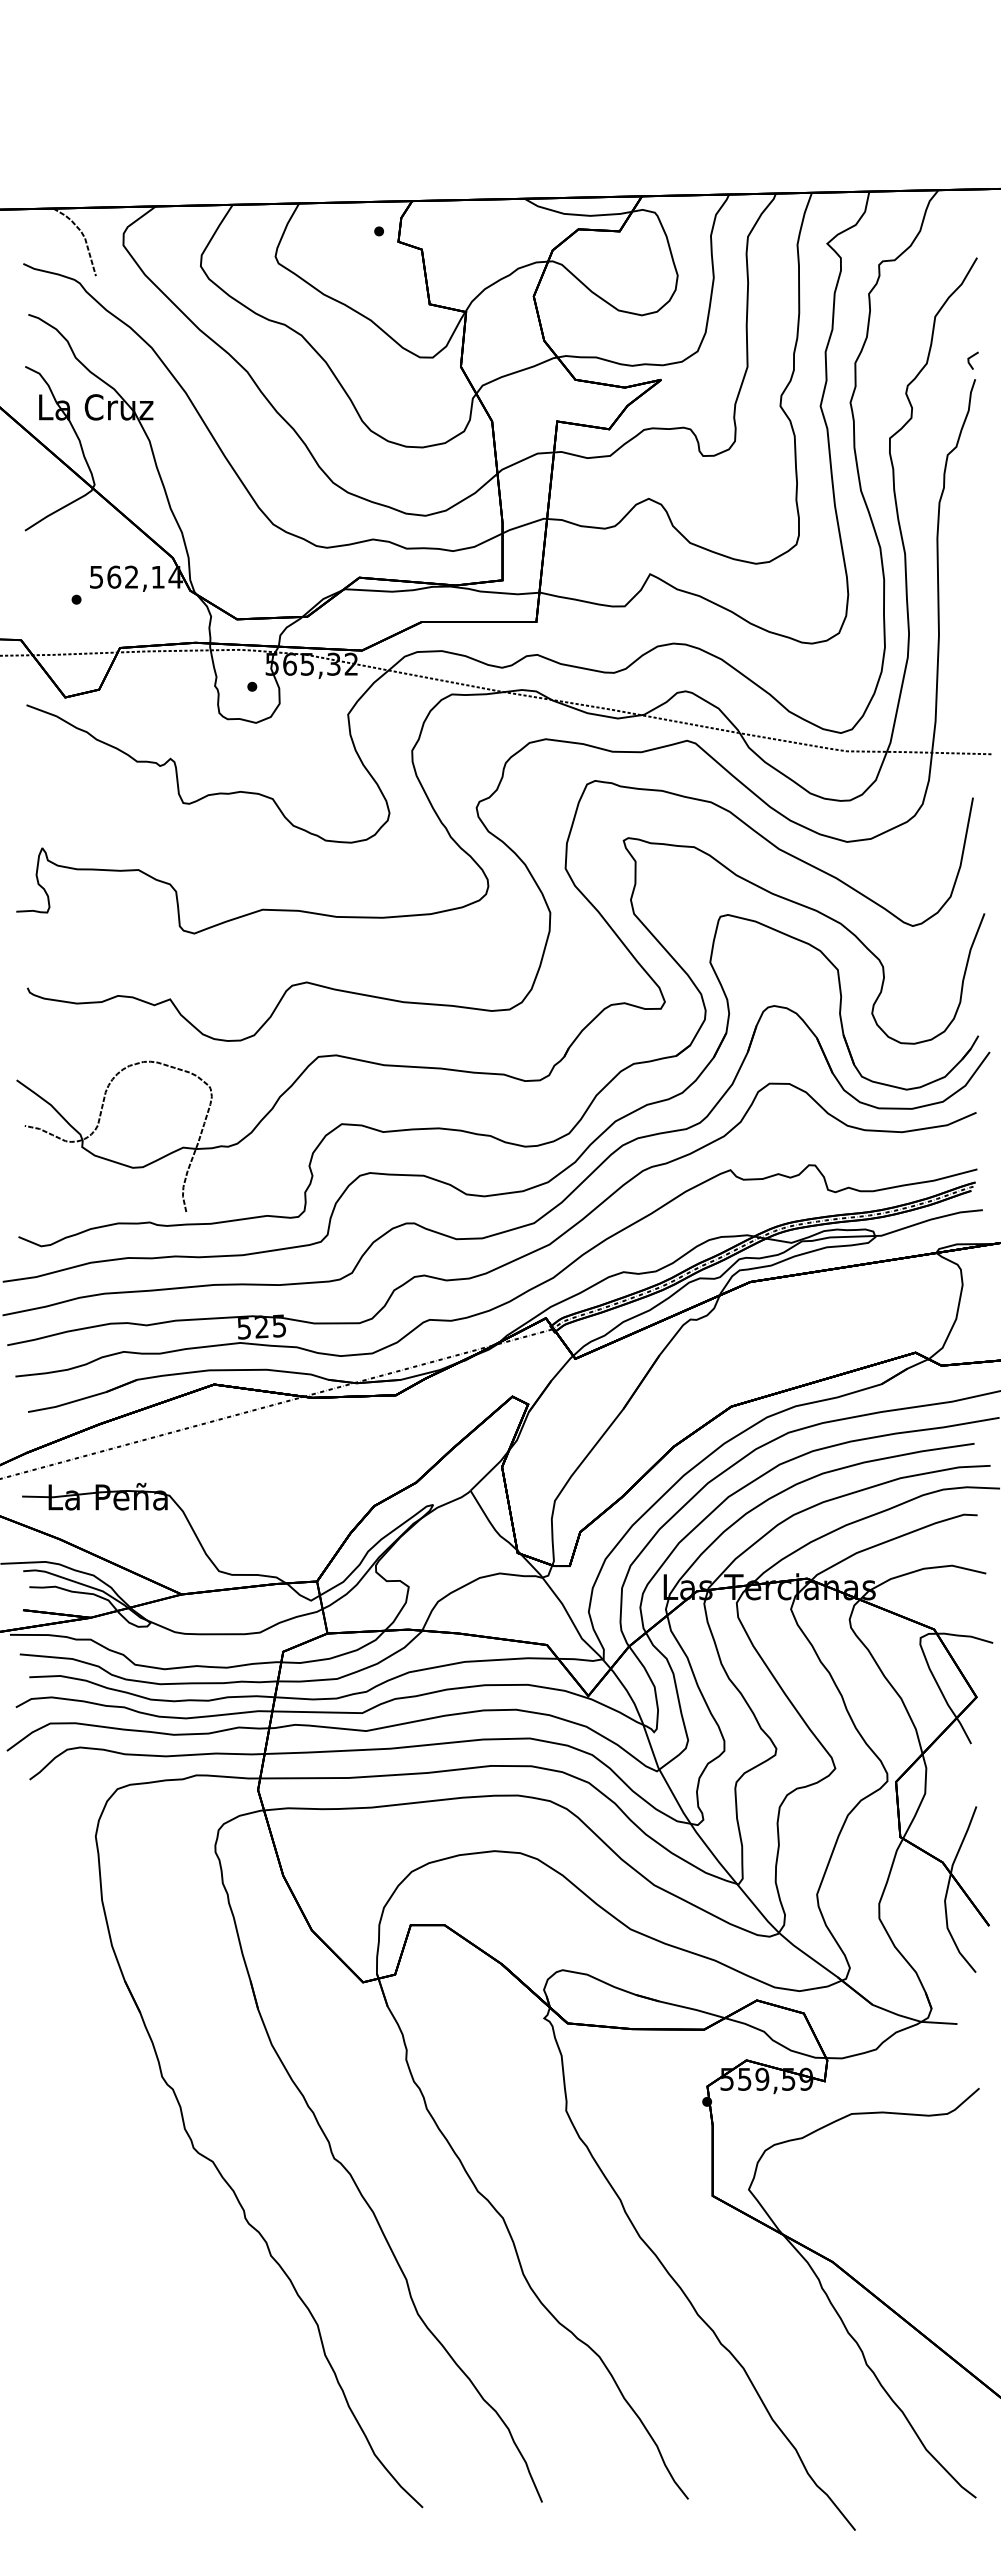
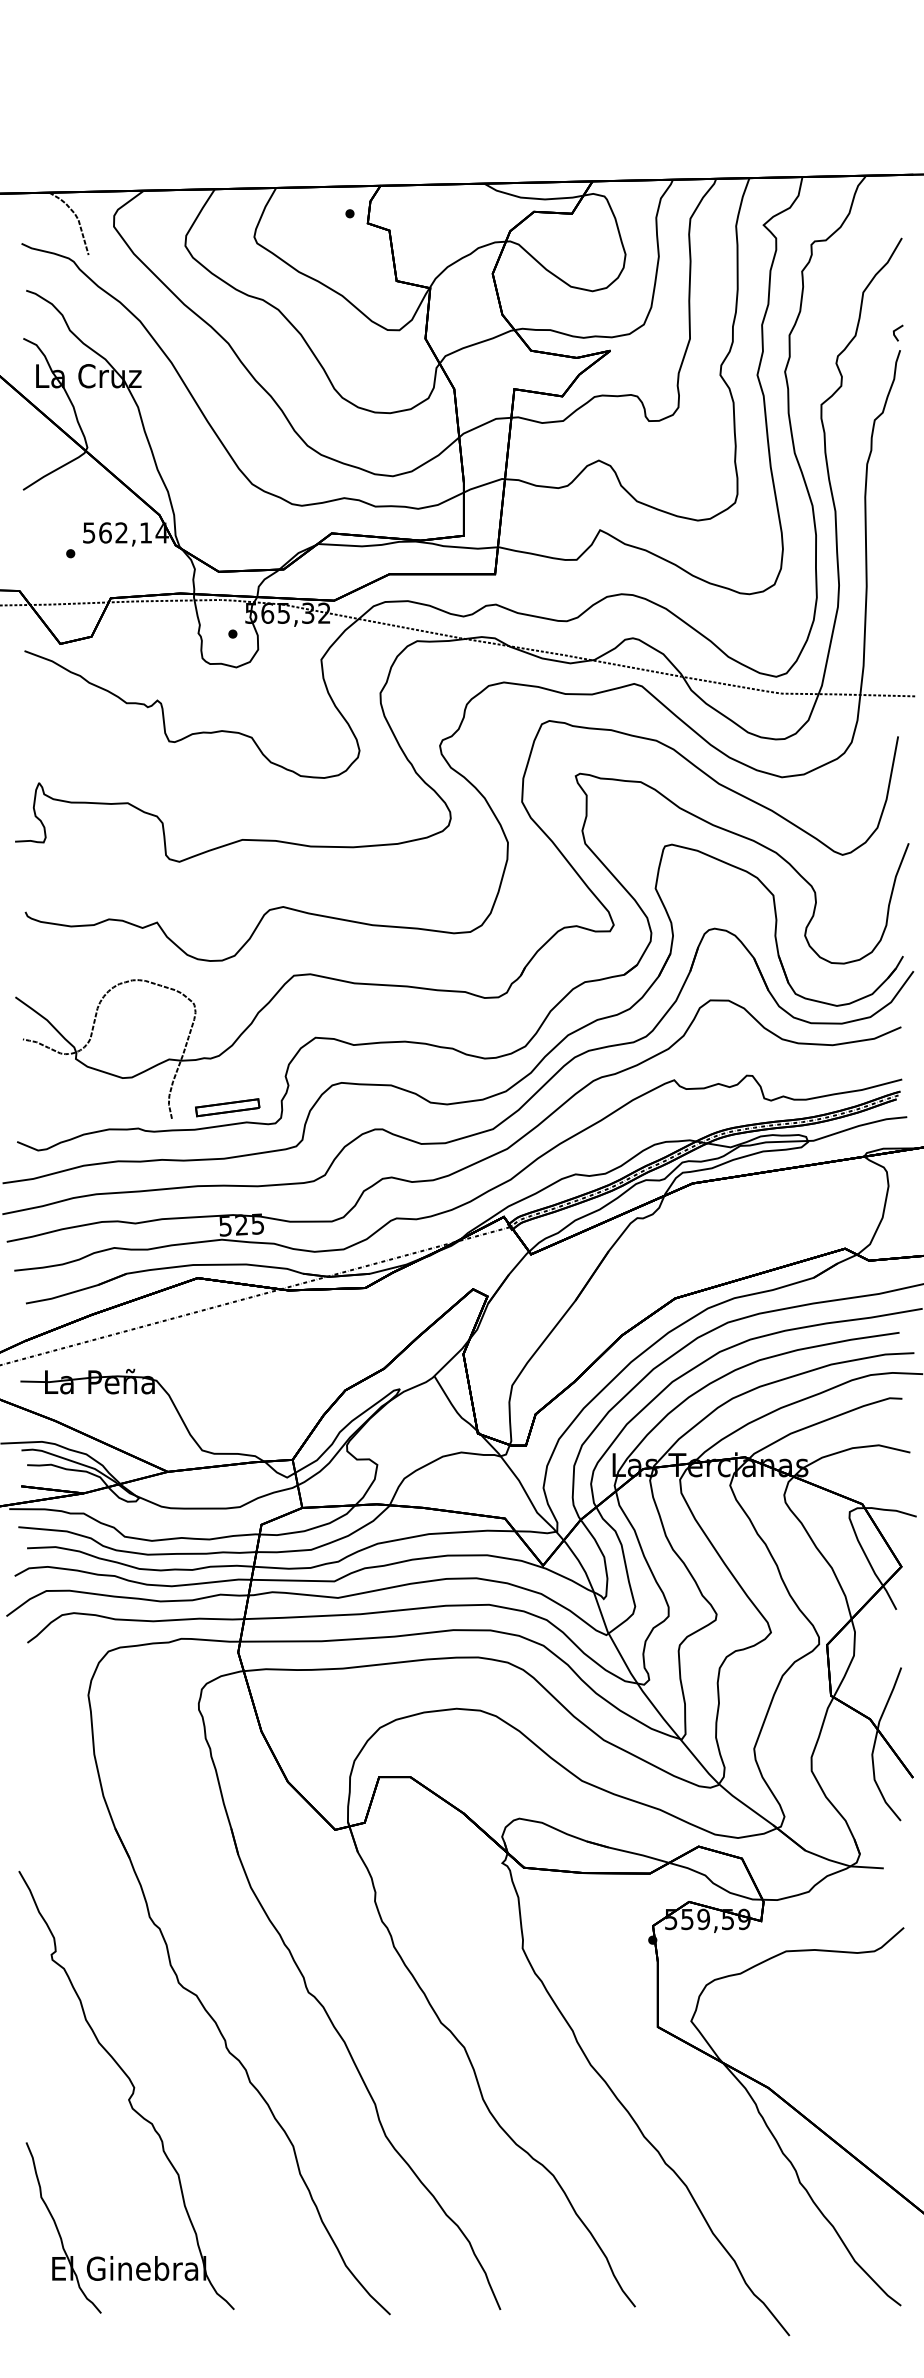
part: (246, 1199) -> (227, 1107), added
part: (137, 2266) -> (126, 2092), added

